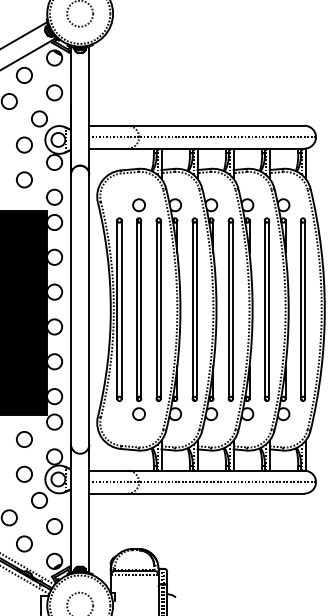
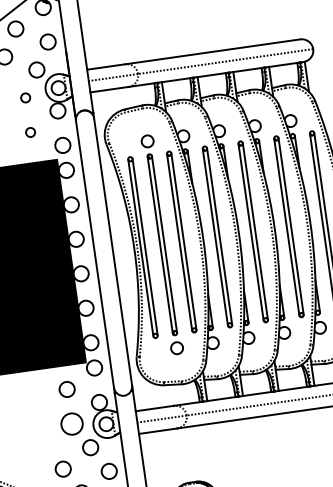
circle: (24, 144) -> (25, 97), size x0.6
circle: (24, 179) -> (30, 132), size x0.6
circle: (24, 473) -> (72, 423), size x1.4

